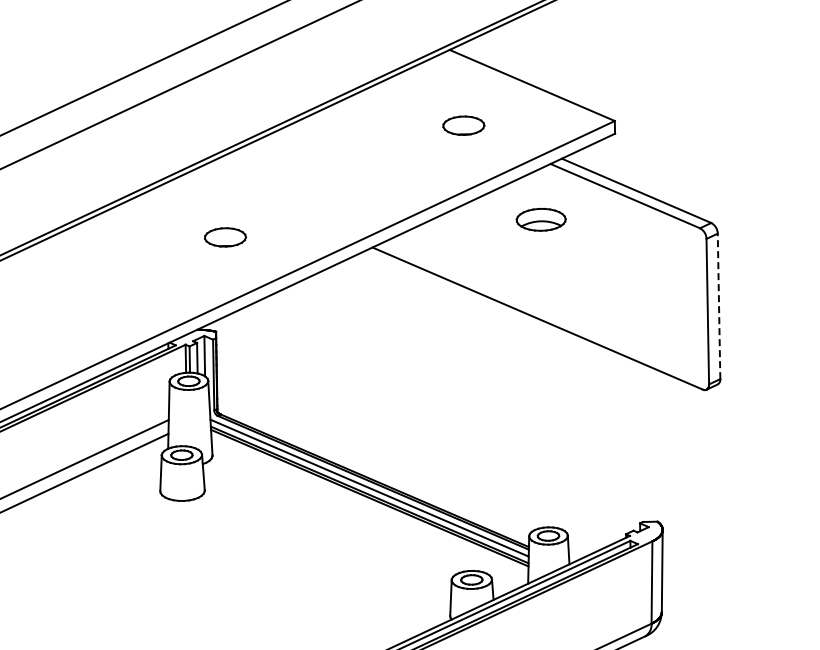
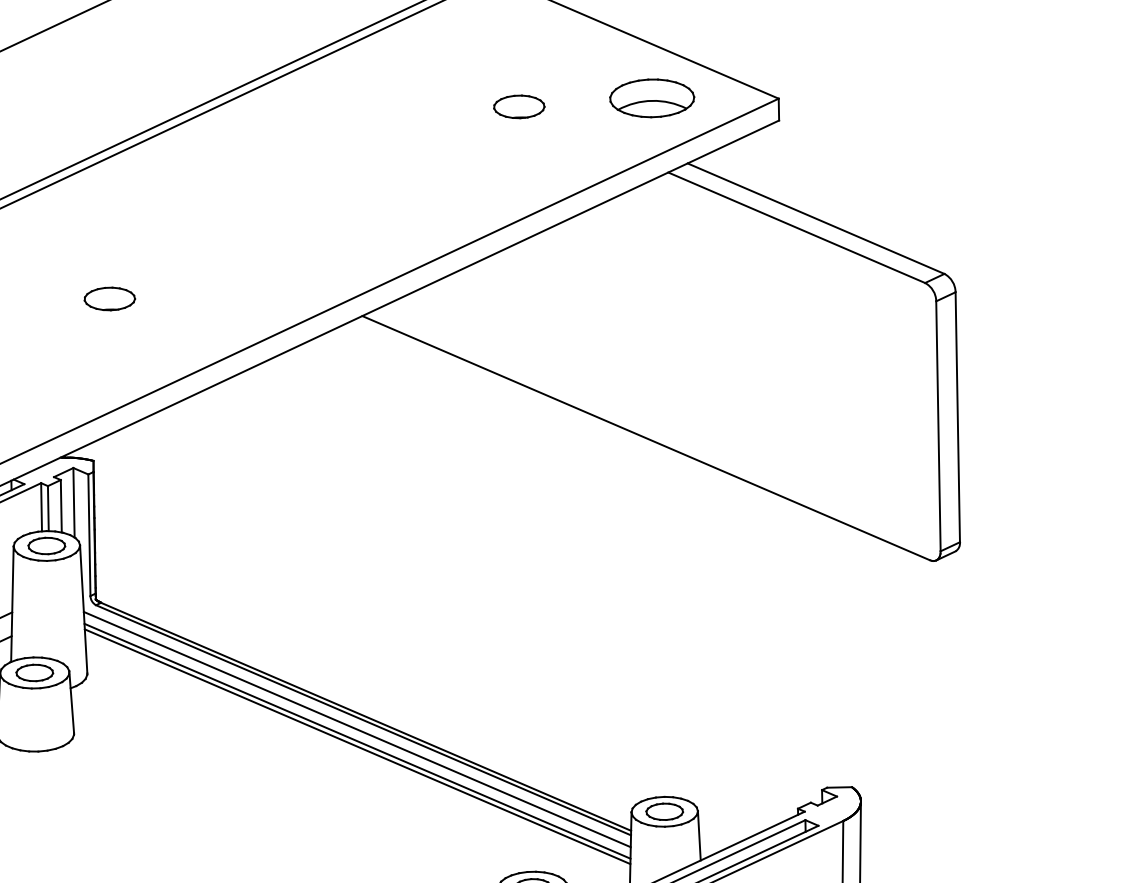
part: (463, 125) -> (518, 106), size x0.71
part: (540, 219) -> (650, 97), moved
part: (225, 237) -> (109, 298), size x0.71
line: (719, 306) -> (958, 417), dashed -> solid

